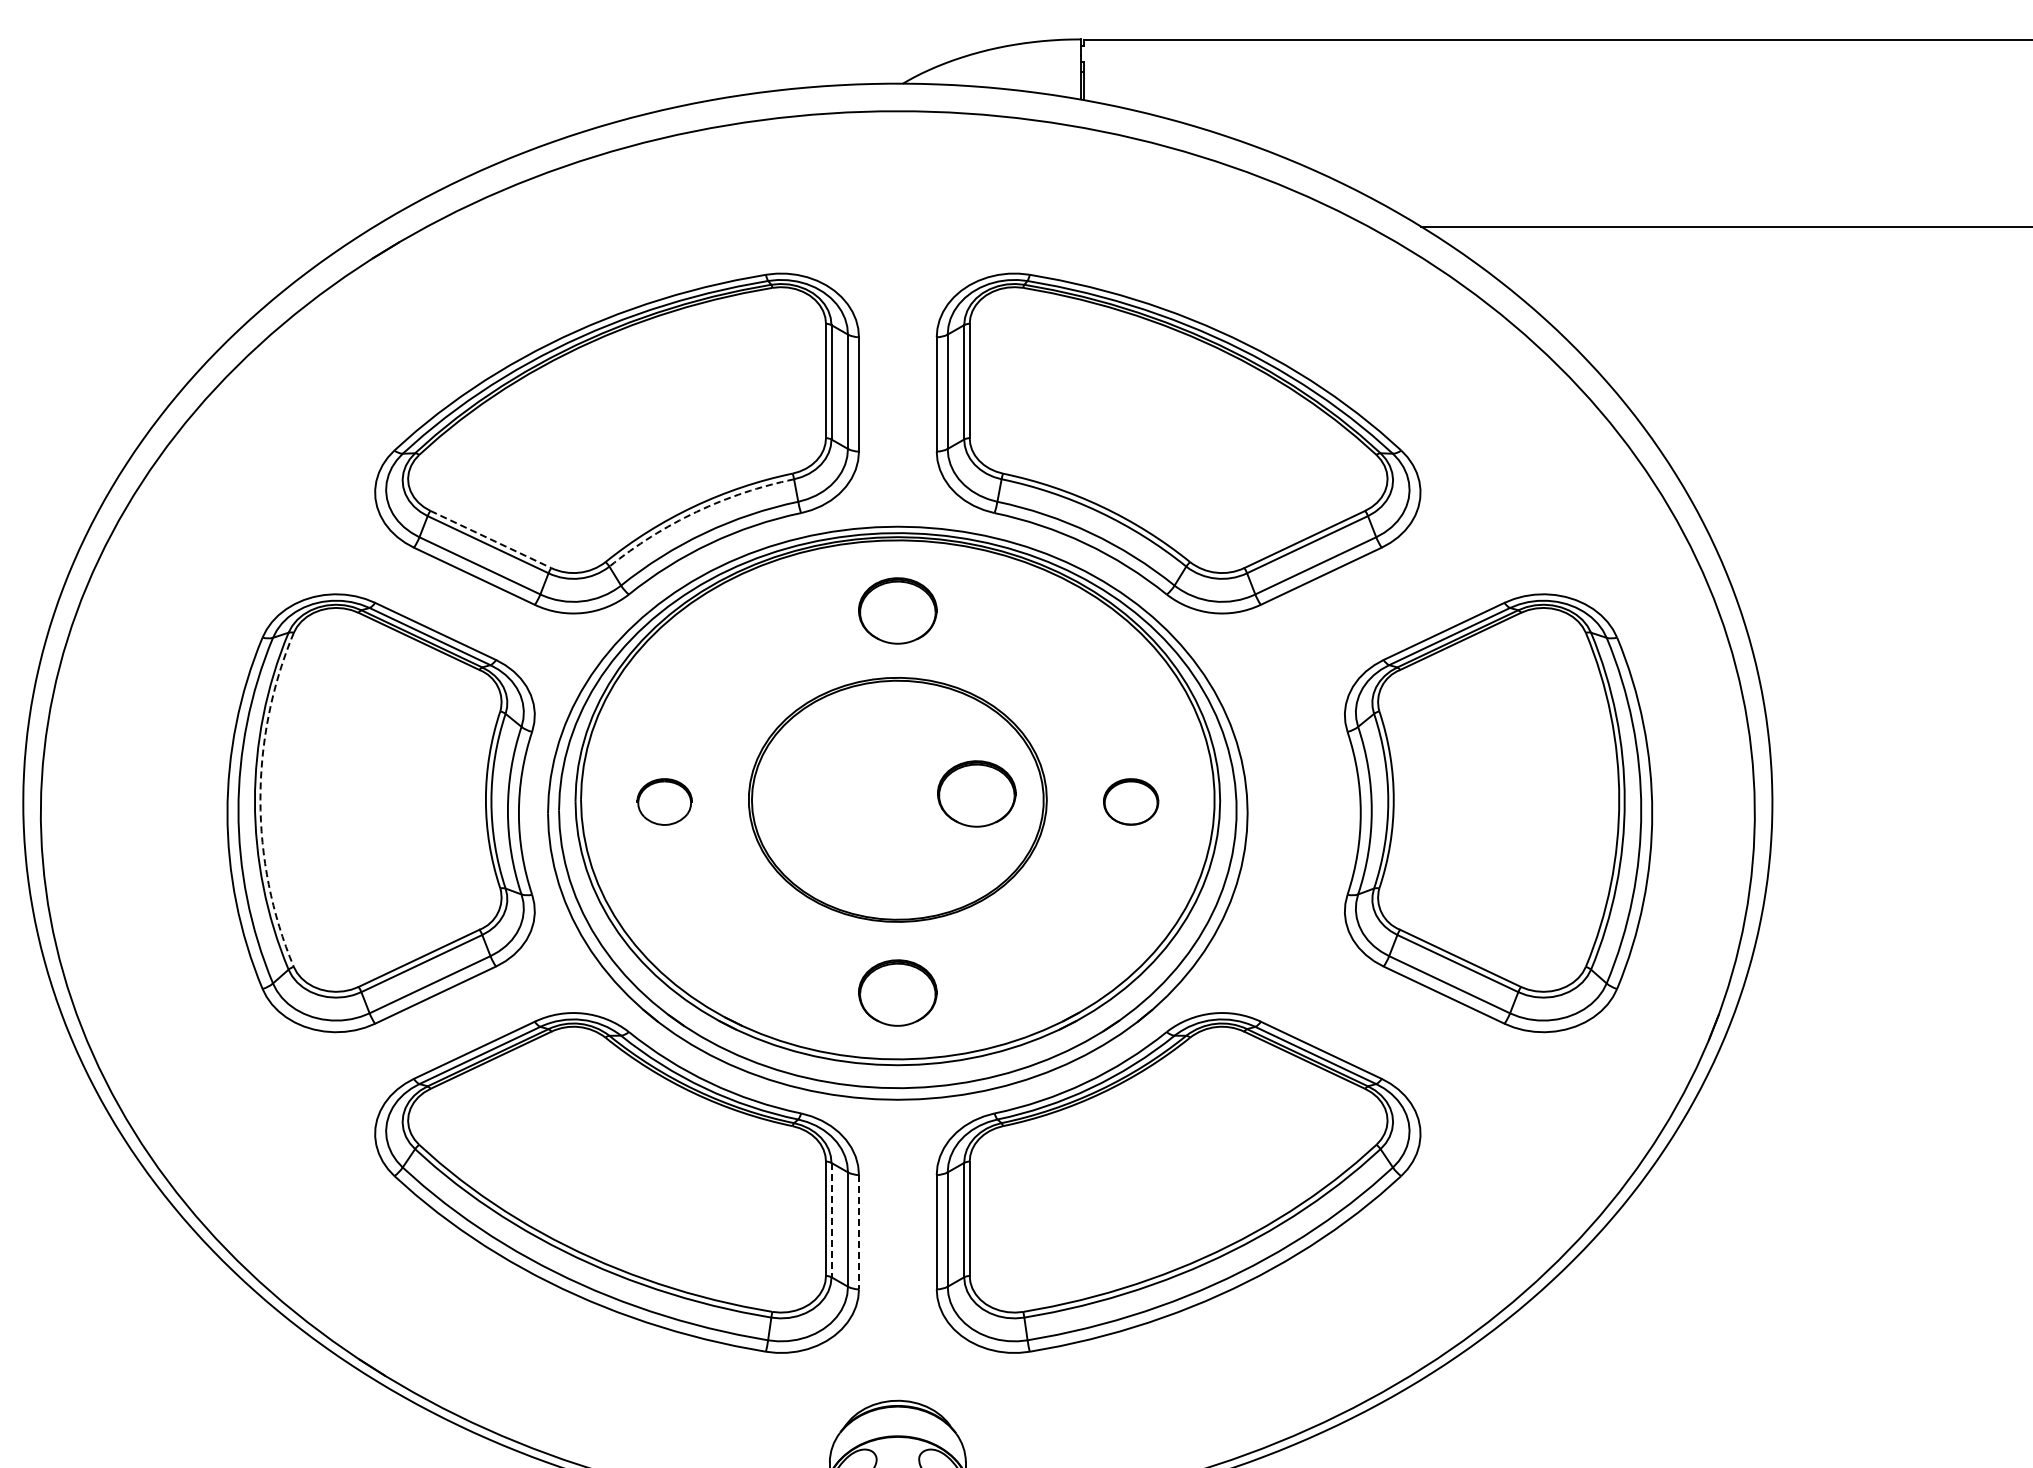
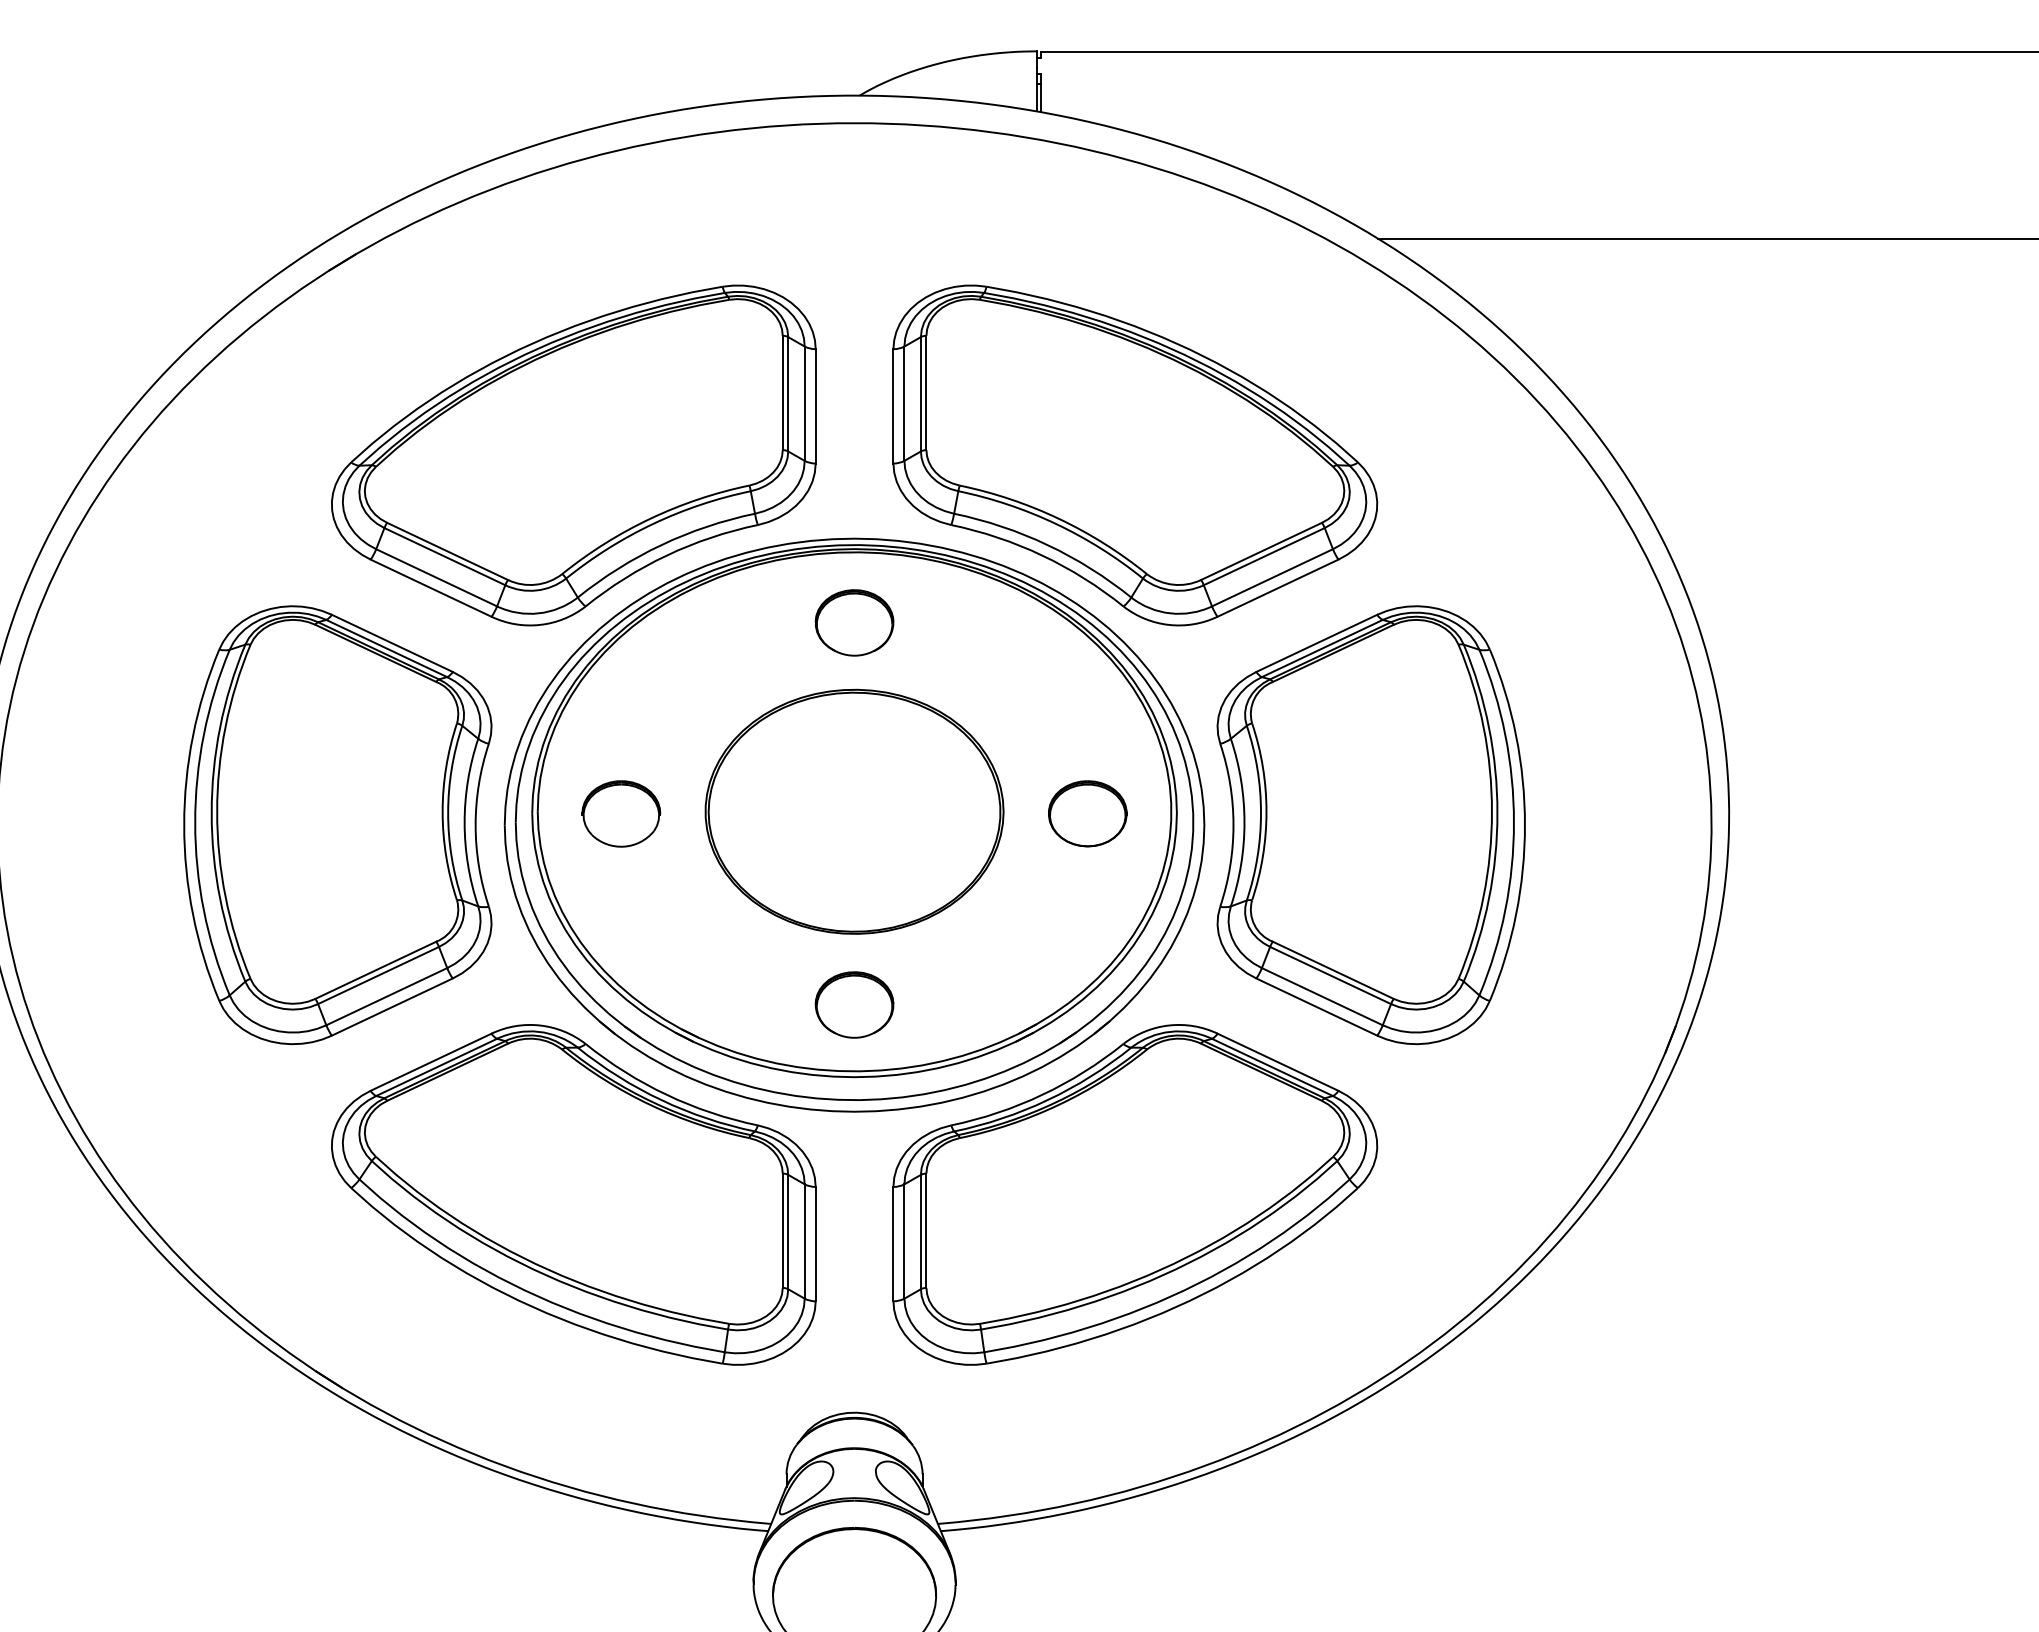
arc: (696, 511) -> (653, 523), dashed -> solid
line: (490, 539) -> (447, 551), dashed -> solid
part: (976, 793) -> (933, 805), removed
arc: (260, 799) -> (217, 811), dashed -> solid
part: (664, 801) -> (621, 813), size x1.43
part: (1130, 801) -> (1087, 813), size x1.43
part: (1497, 813) -> (1370, 825), moved
line: (831, 1220) -> (788, 1232), dashed -> solid
line: (858, 1232) -> (815, 1244), dashed -> solid

